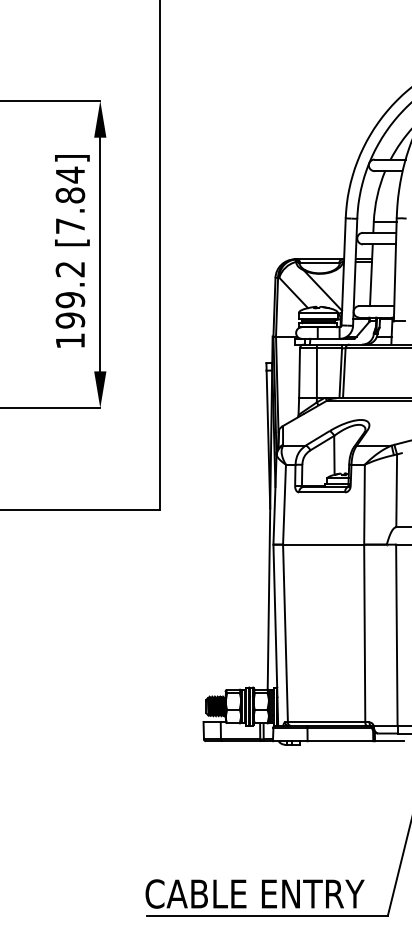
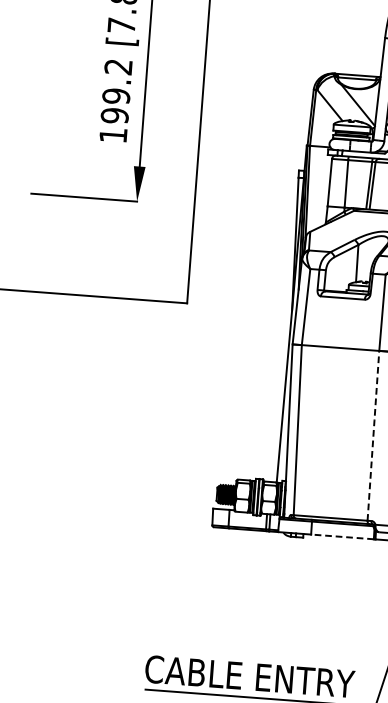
line: (364, 632) -> (373, 434), solid -> dashed
line: (340, 741) -> (342, 537), solid -> dashed

